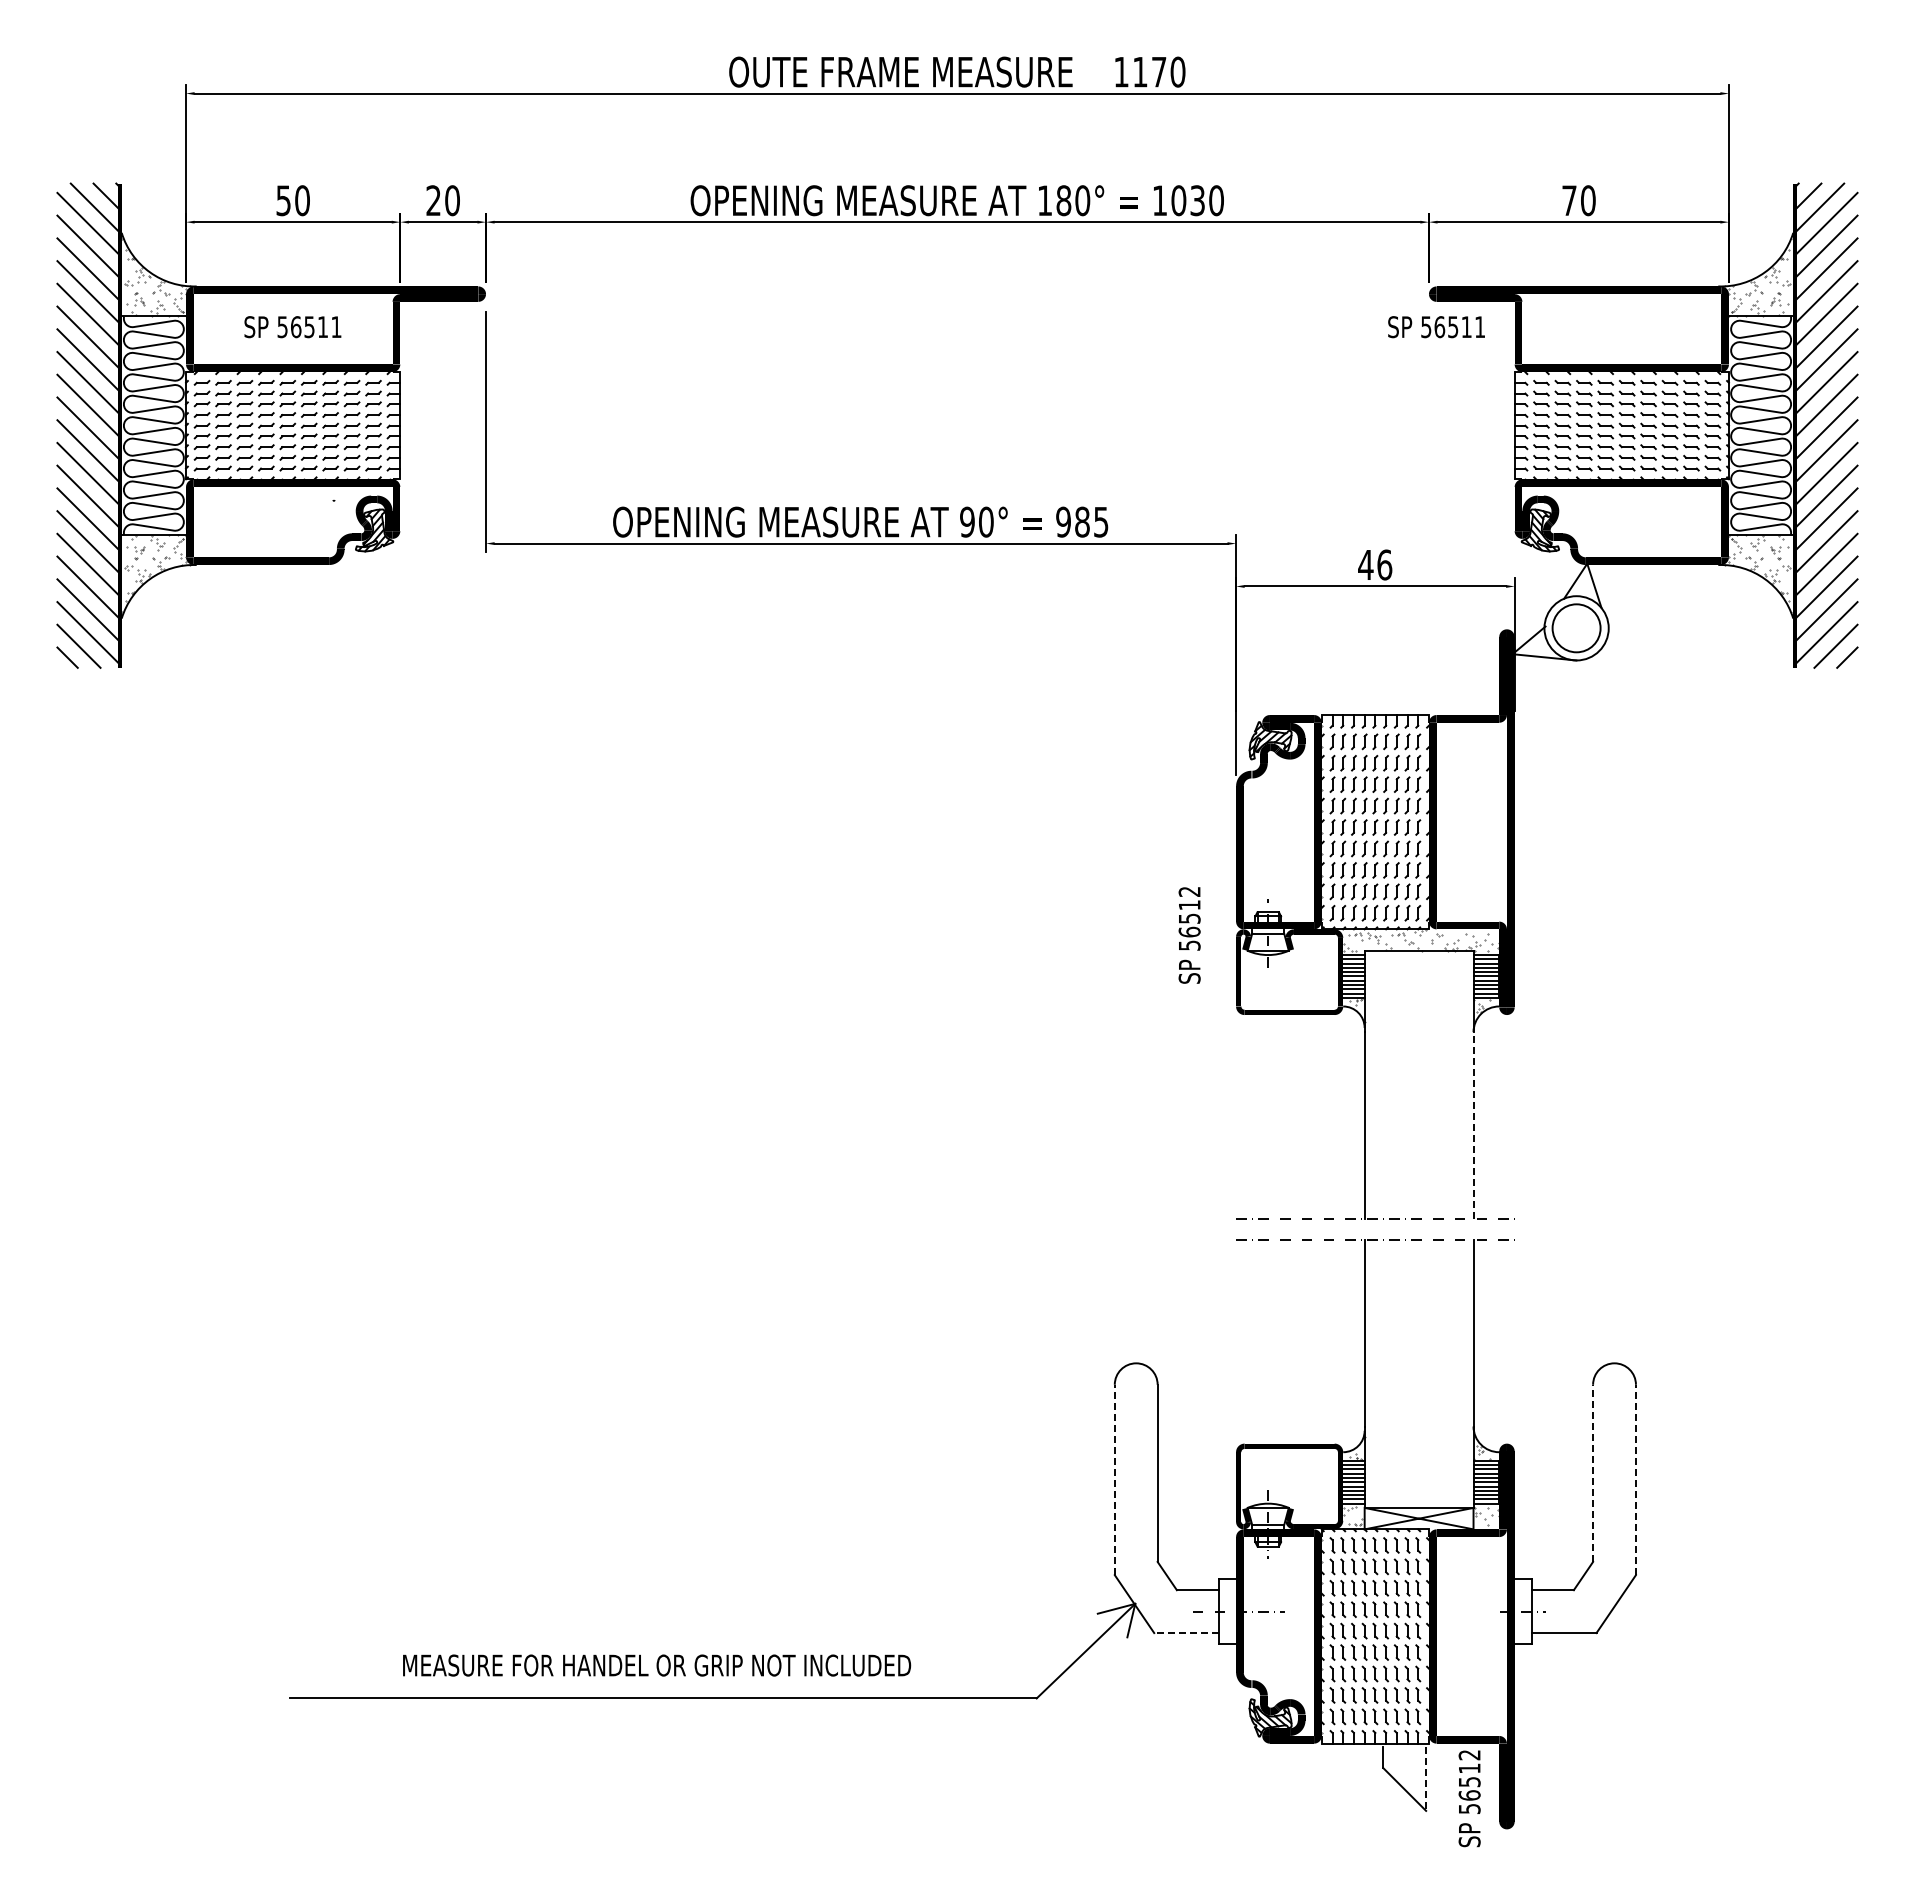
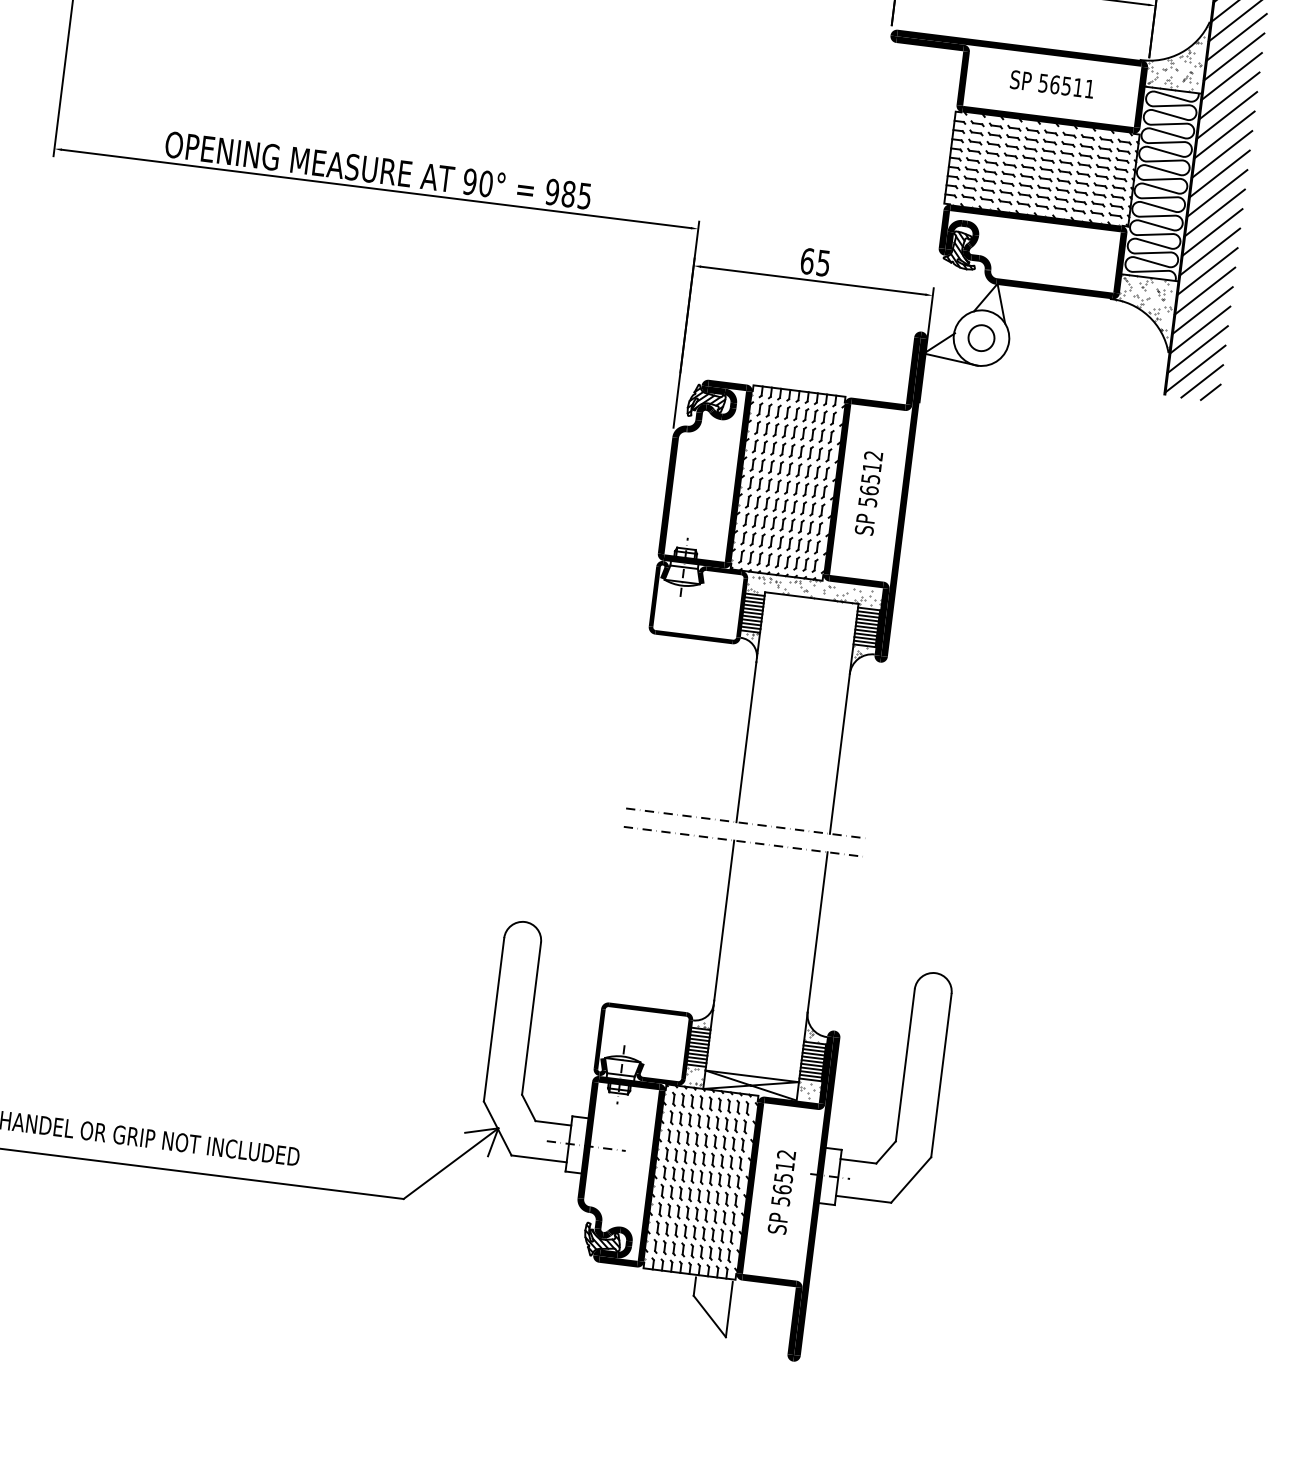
text: (1436, 327) -> (1052, 84), moved
text: (1375, 564) -> (815, 261), 46 -> 65
circle: (1576, 628) -> (981, 338), size x0.62
text: (1189, 935) -> (868, 493), moved
line: (1473, 1124) -> (839, 753), dashed -> solid
line: (1593, 1473) -> (905, 1065), dashed -> solid
line: (1114, 1479) -> (493, 1019), dashed -> solid
line: (1635, 1479) -> (941, 1075), dashed -> solid
line: (1185, 1633) -> (538, 1159), dashed -> solid
line: (1426, 1779) -> (729, 1310), dashed -> solid
text: (1469, 1798) -> (781, 1192), moved

